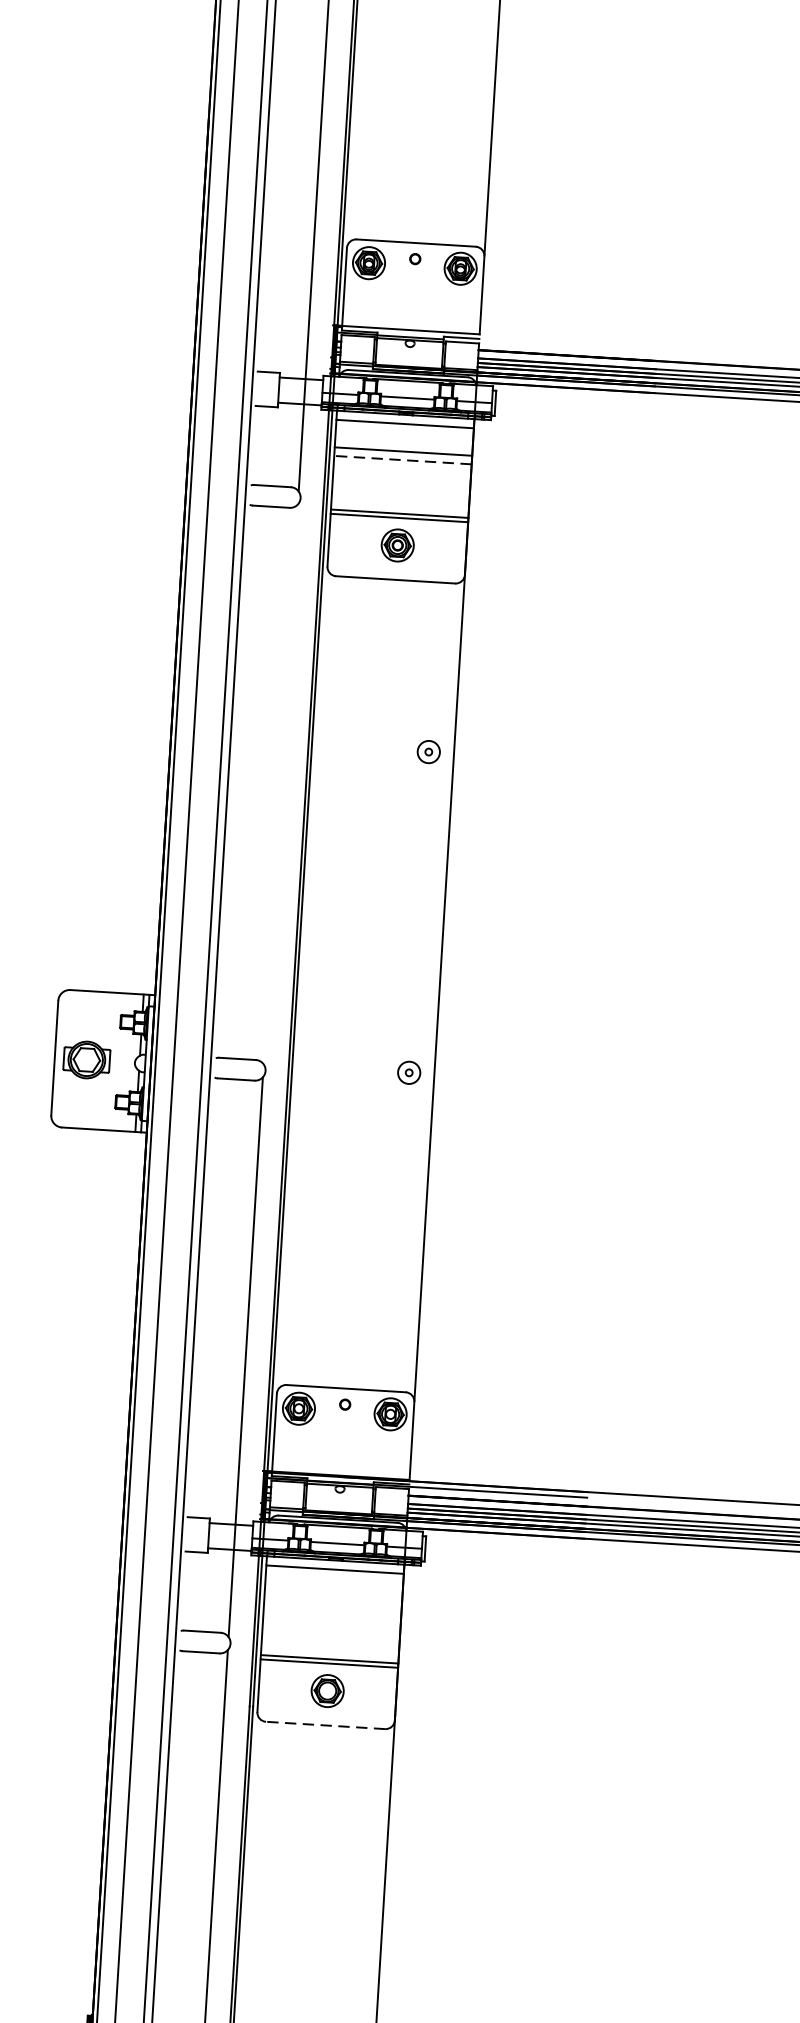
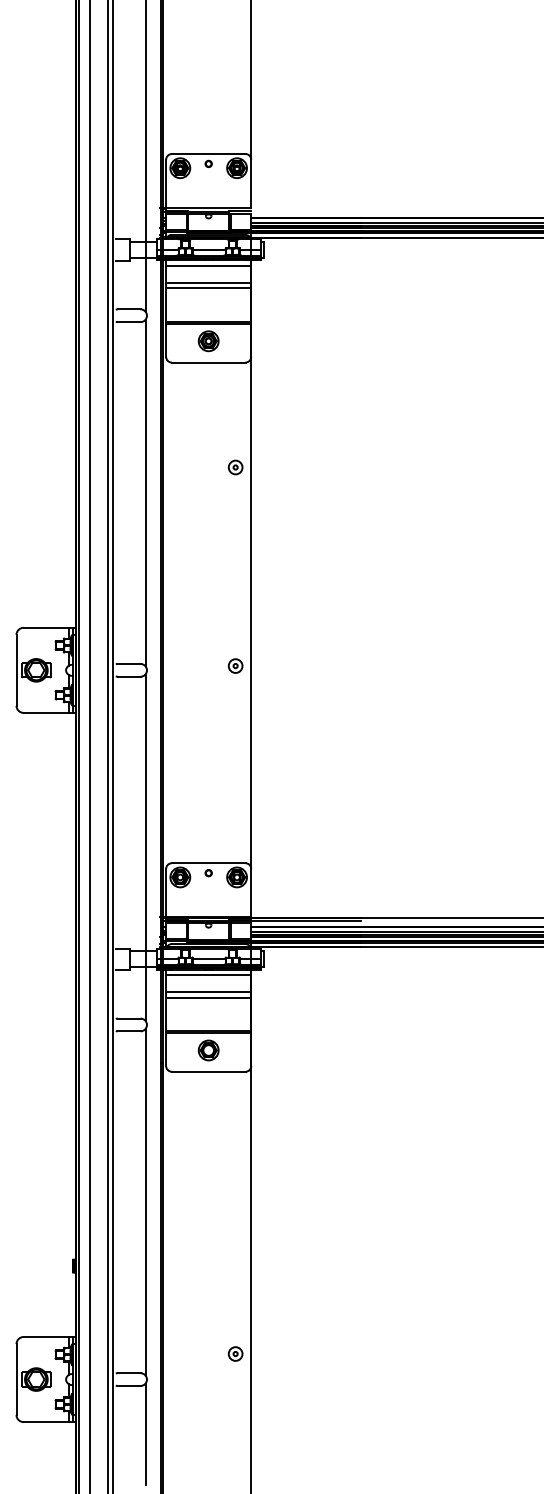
line: (402, 460) -> (208, 288), dashed -> solid
line: (280, 783) -> (145, 492), added
line: (333, 1597) -> (208, 992), added
line: (332, 1605) -> (208, 997), added
line: (325, 1724) -> (208, 1071), dashed -> solid

